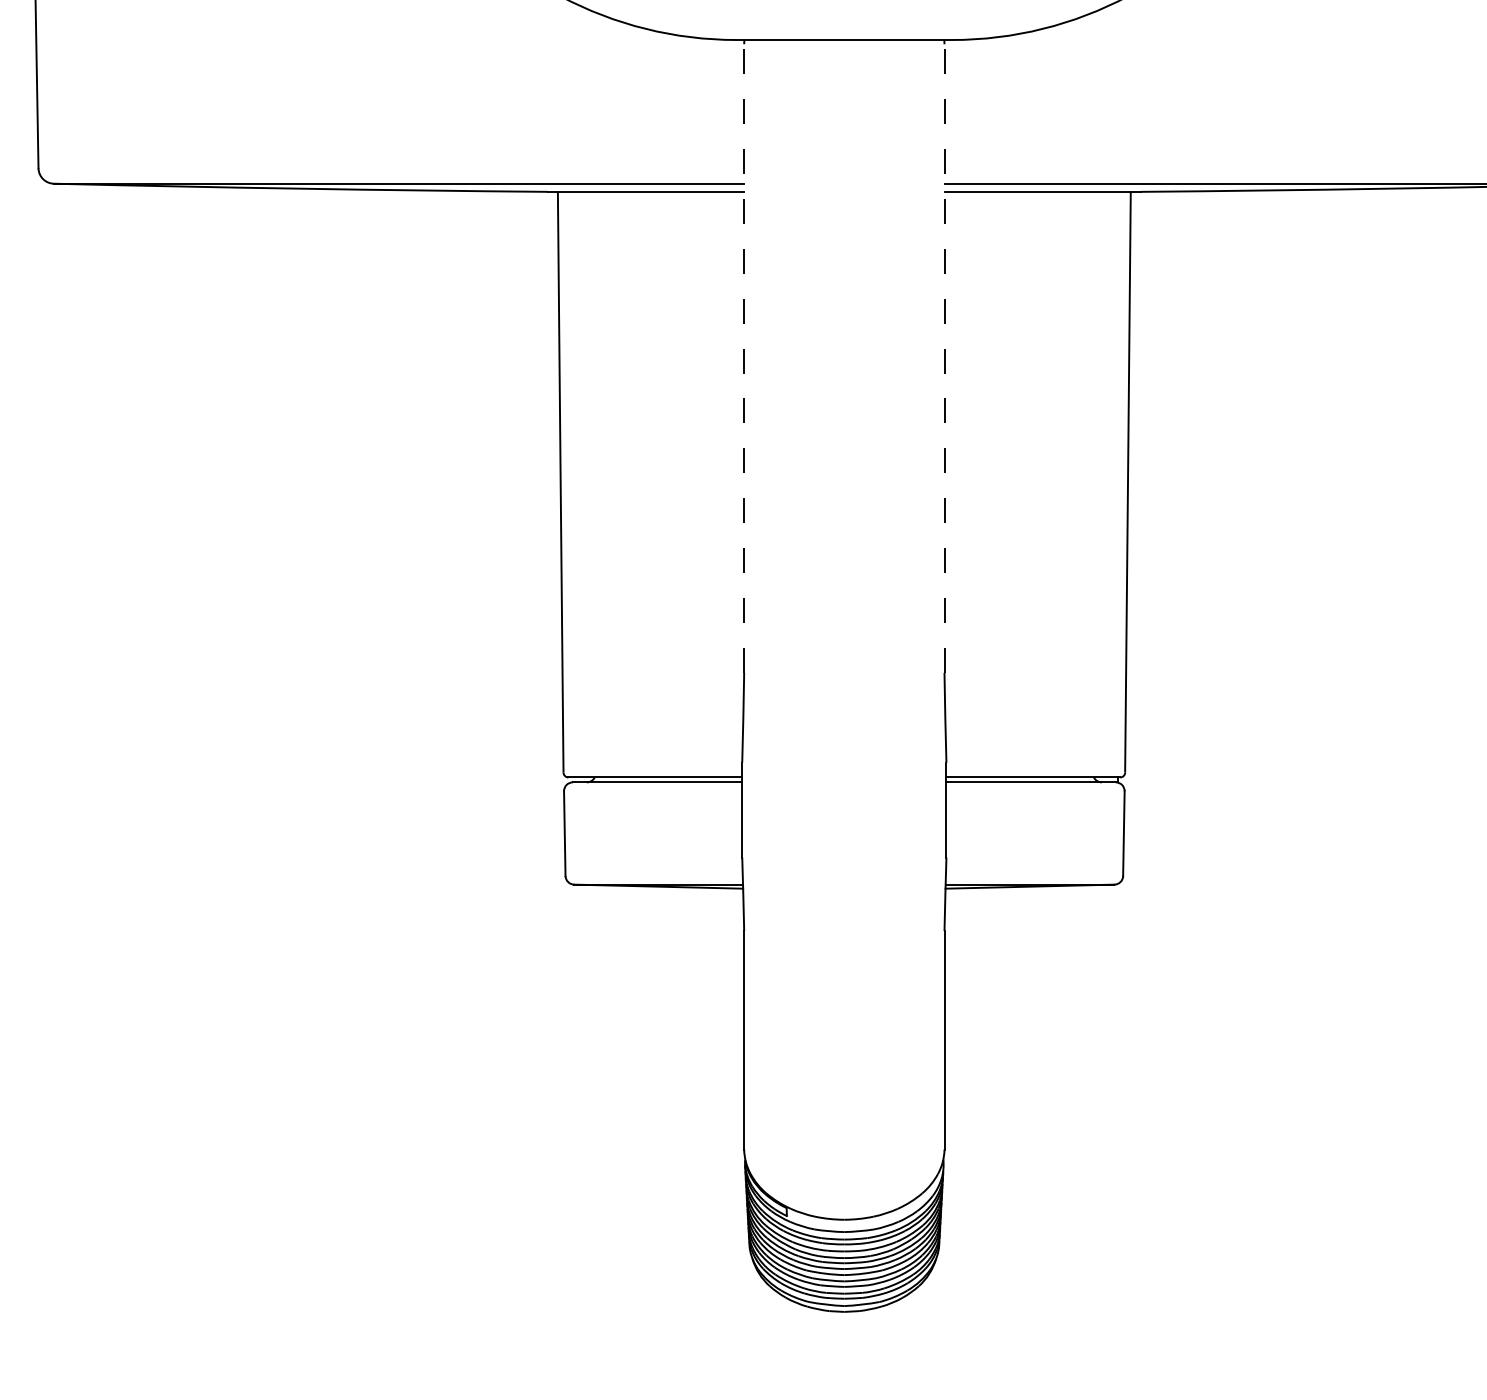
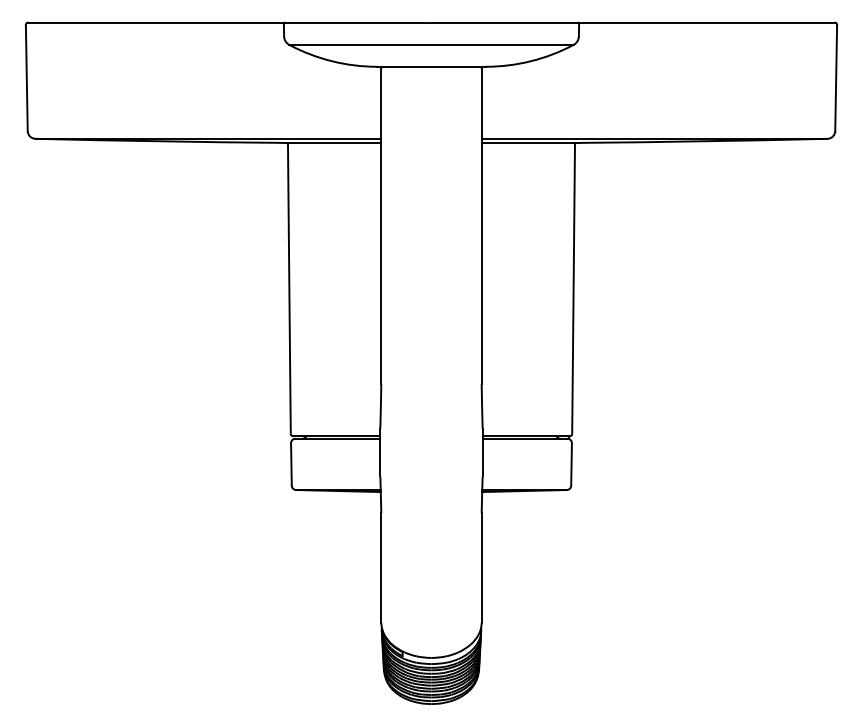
line: (744, 356) -> (381, 225), dashed -> solid
line: (944, 356) -> (481, 225), dashed -> solid

